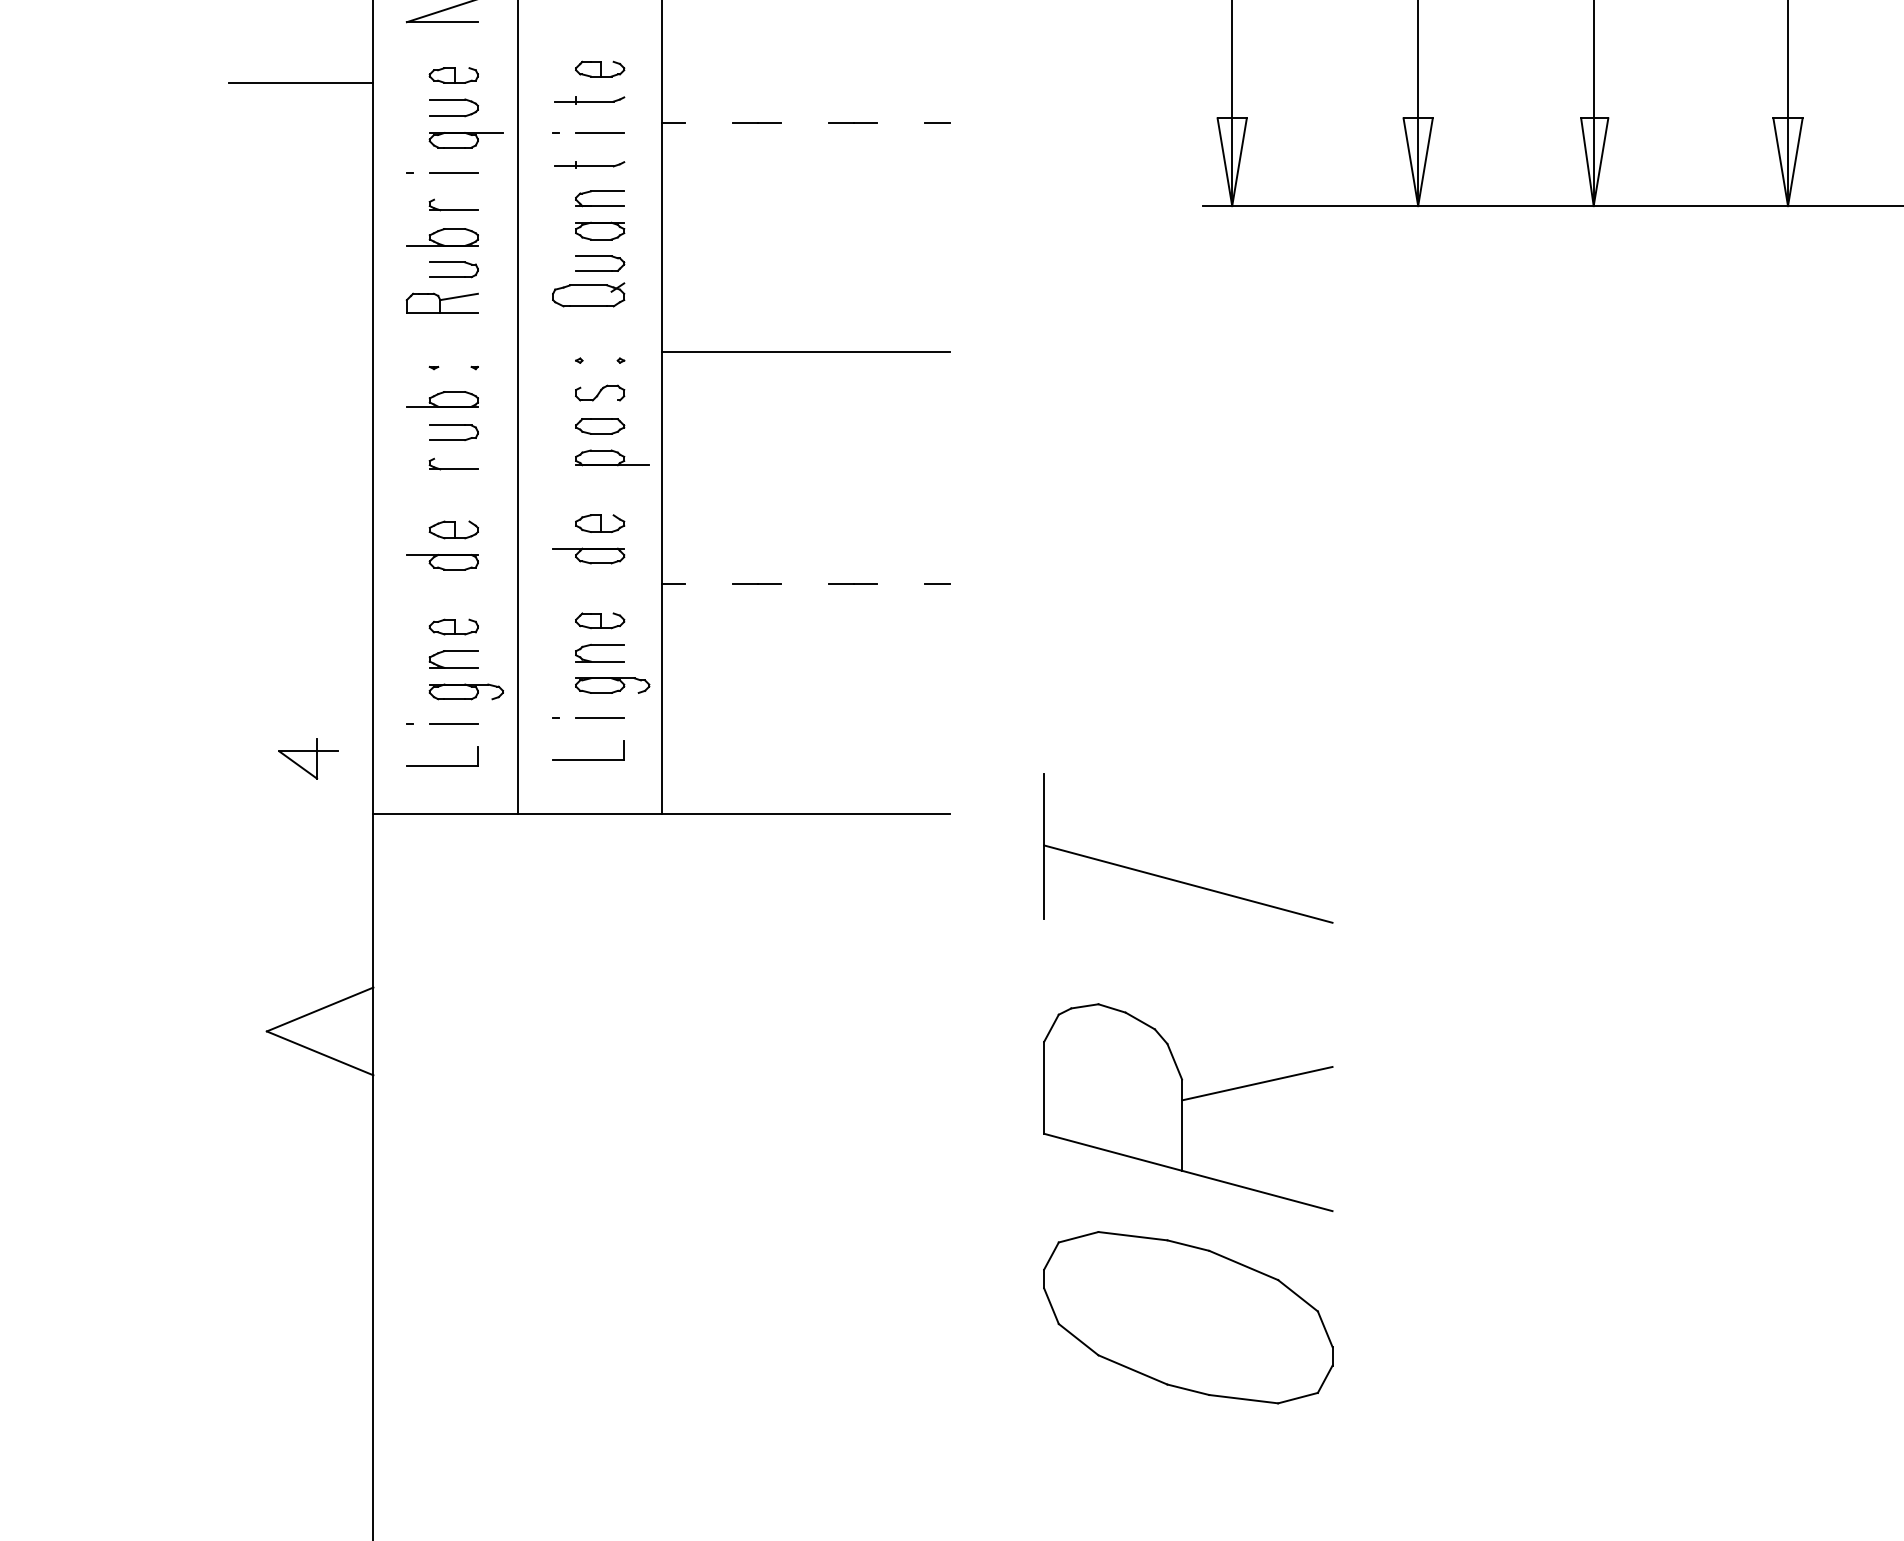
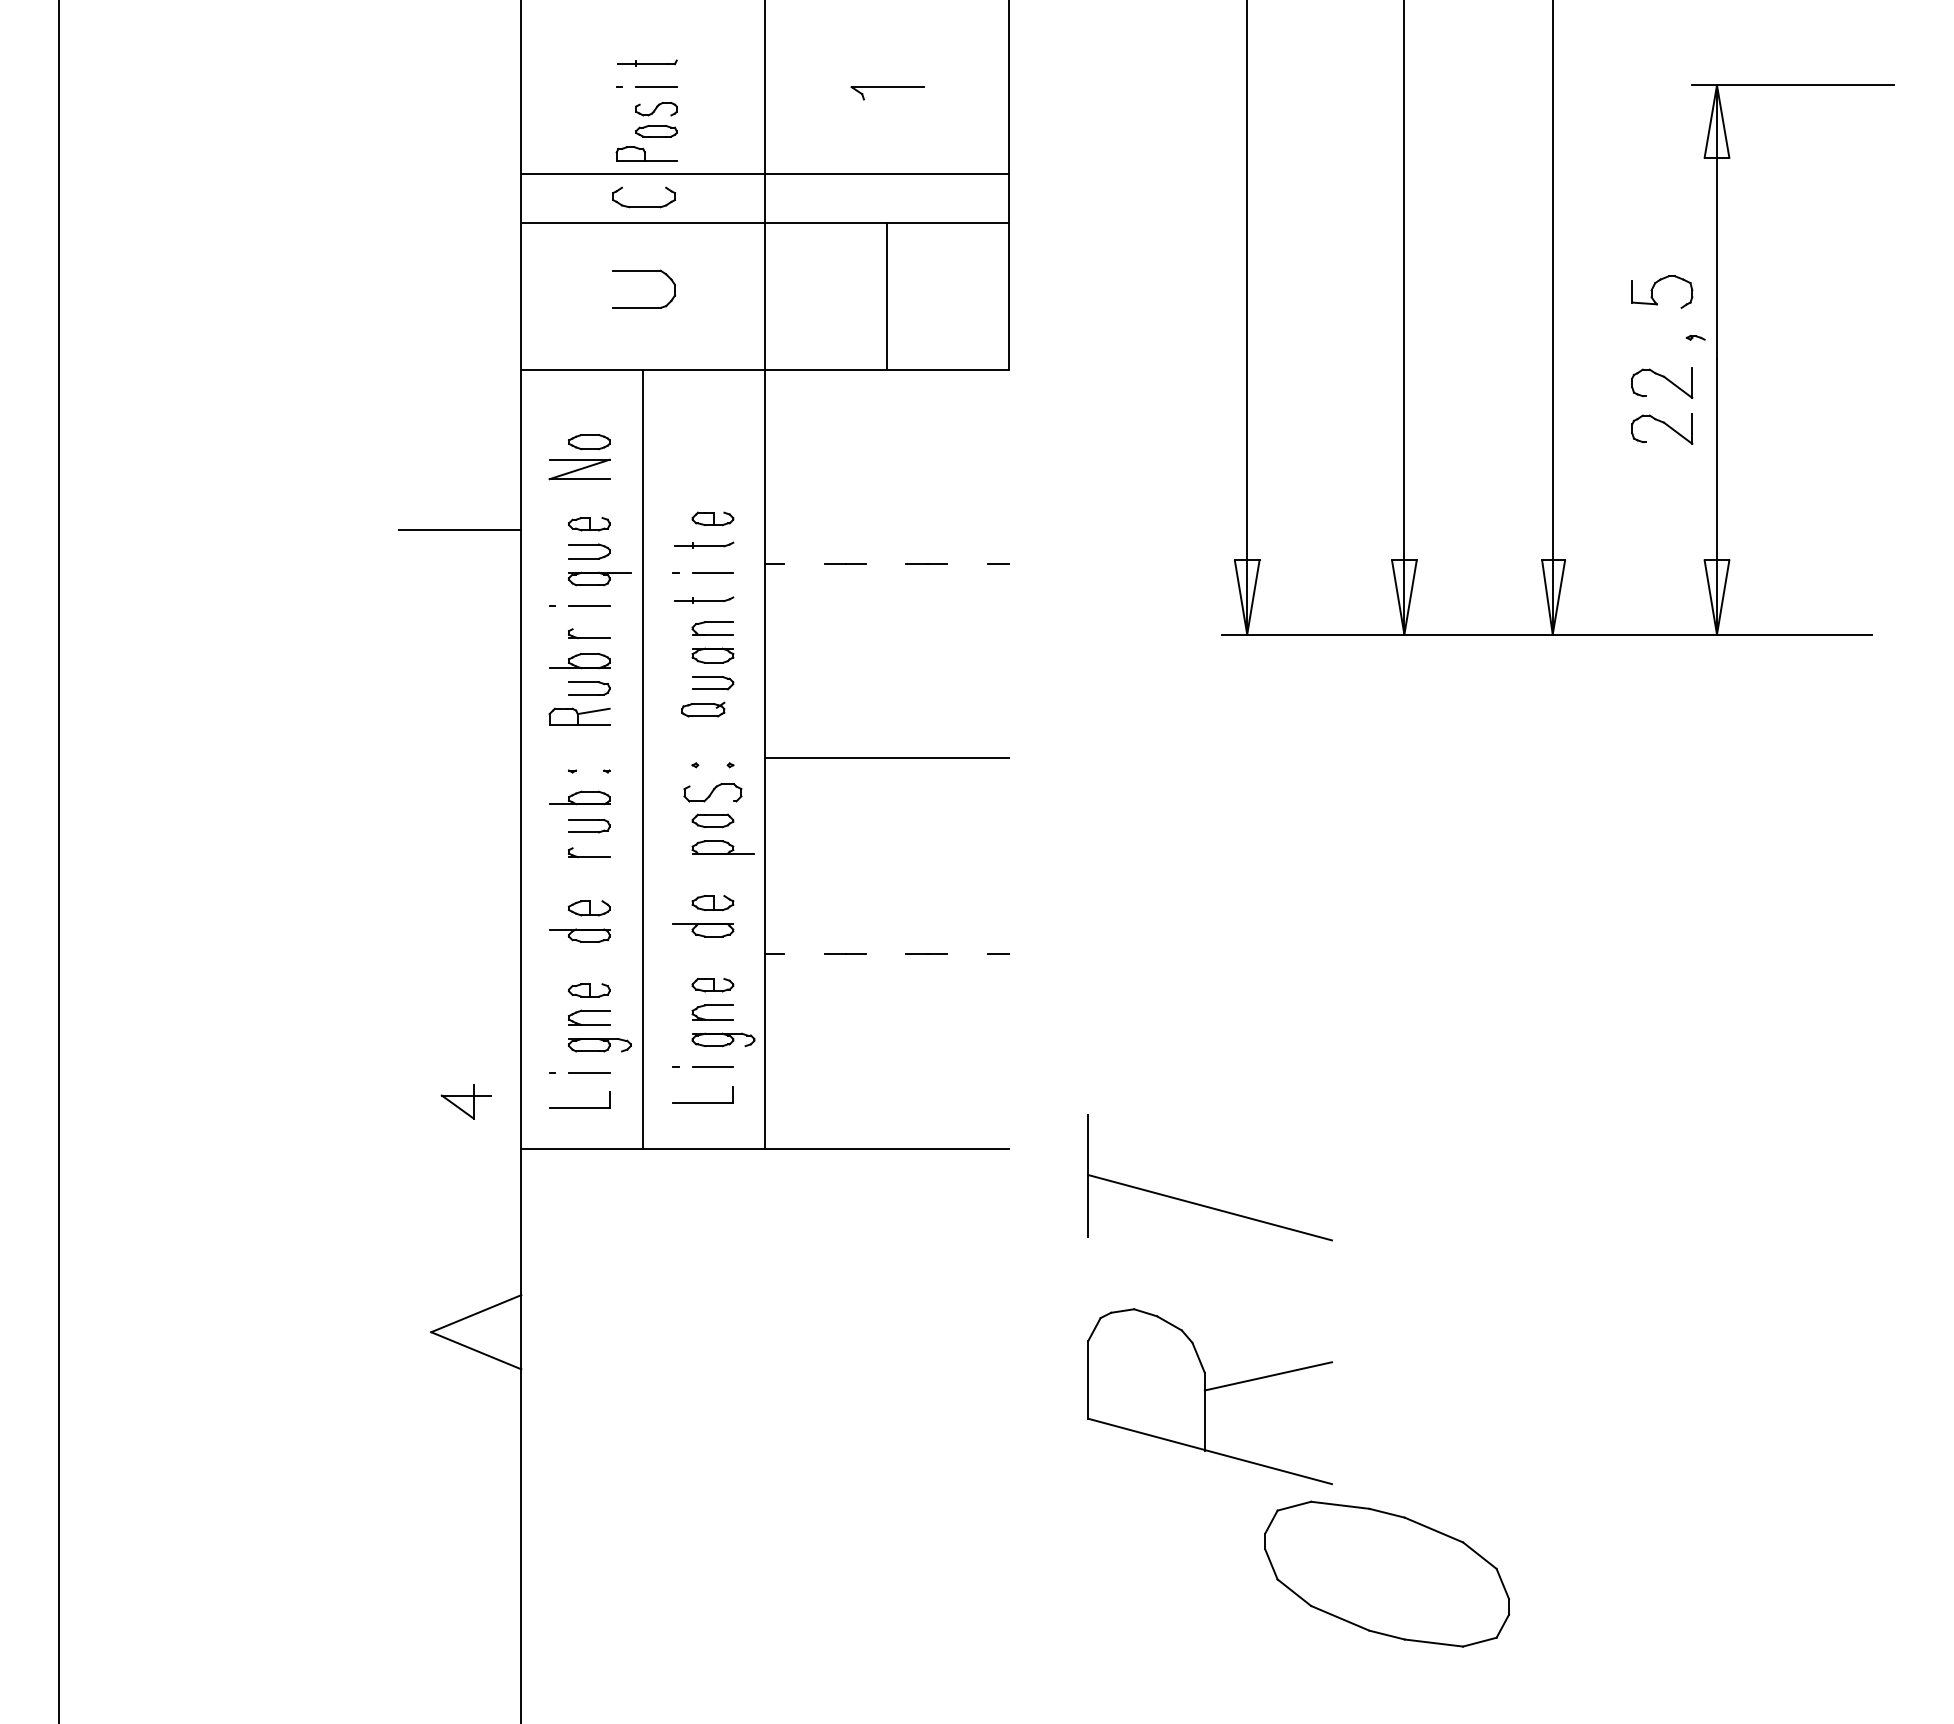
part: (588, 294) -> (703, 709), size x0.7
part: (599, 392) -> (712, 792), size x1.4
part: (1187, 1316) -> (1386, 1573), moved

